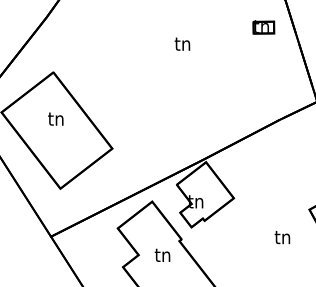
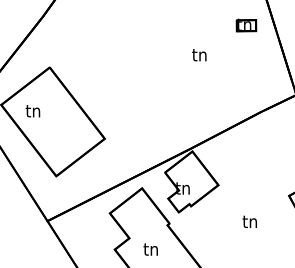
text: (182, 44) -> (199, 55), moved
text: (55, 119) -> (32, 111), moved
text: (282, 237) -> (249, 221), moved
text: (162, 255) -> (150, 249), moved

